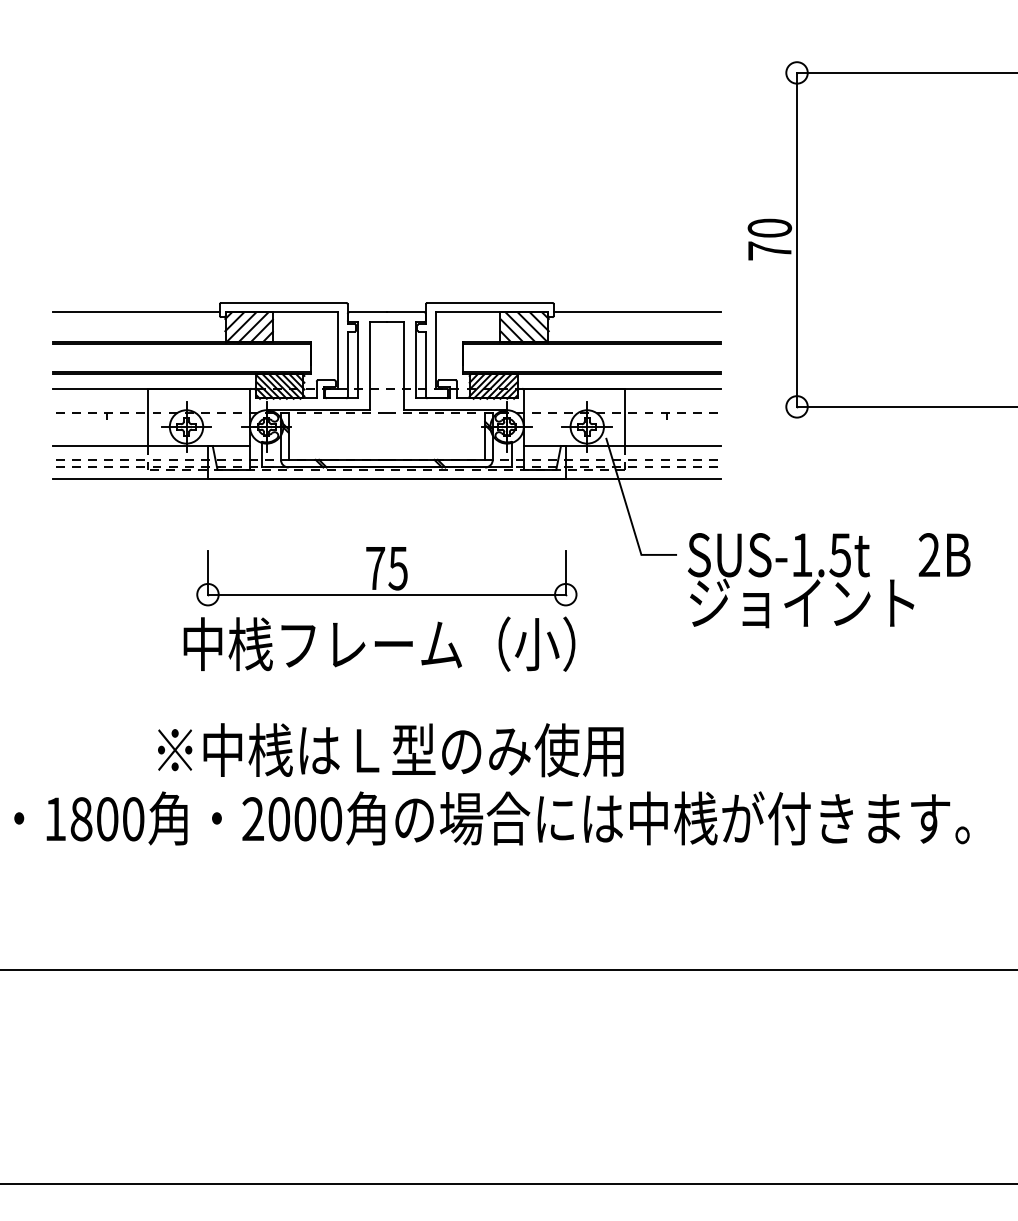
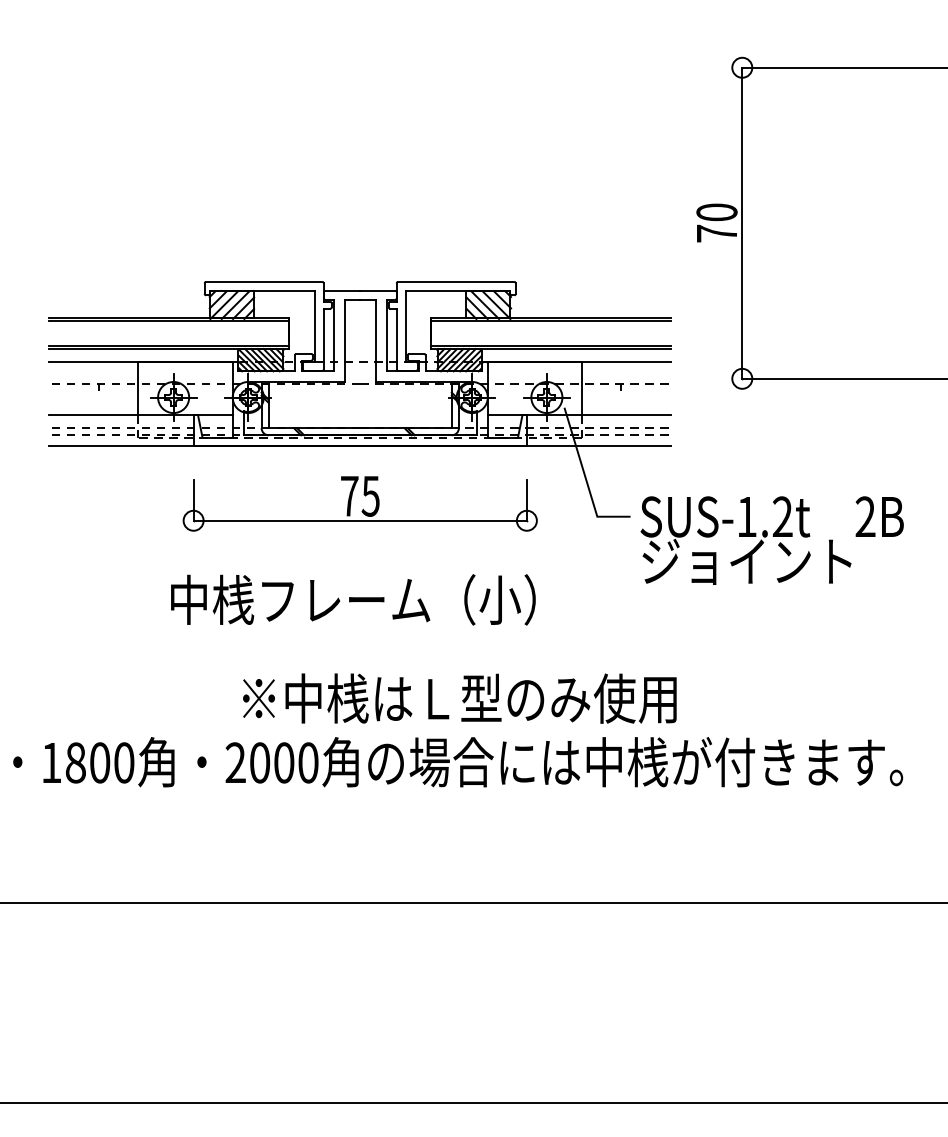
line: (135, 312) -> (126, 290), removed
line: (637, 312) -> (593, 290), removed
text: (840, 554) -> (782, 516), SUS-1.5t -> SUS-1.2t
part: (390, 581) -> (363, 508), moved
text: (390, 750) -> (459, 698), moved

